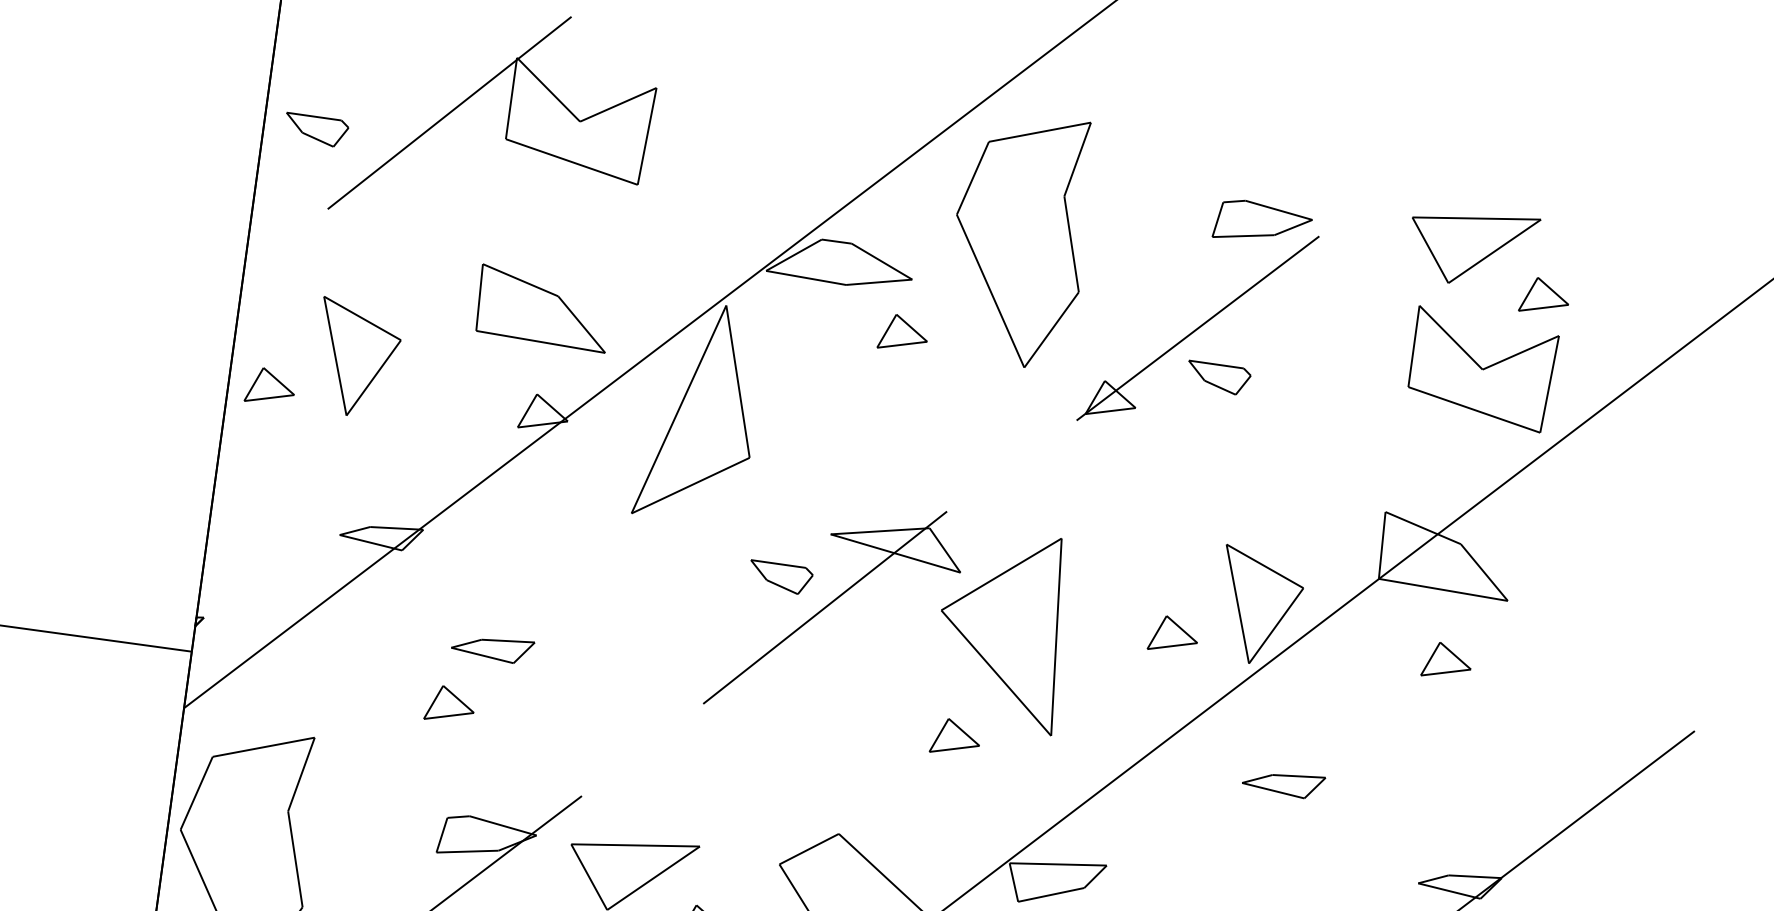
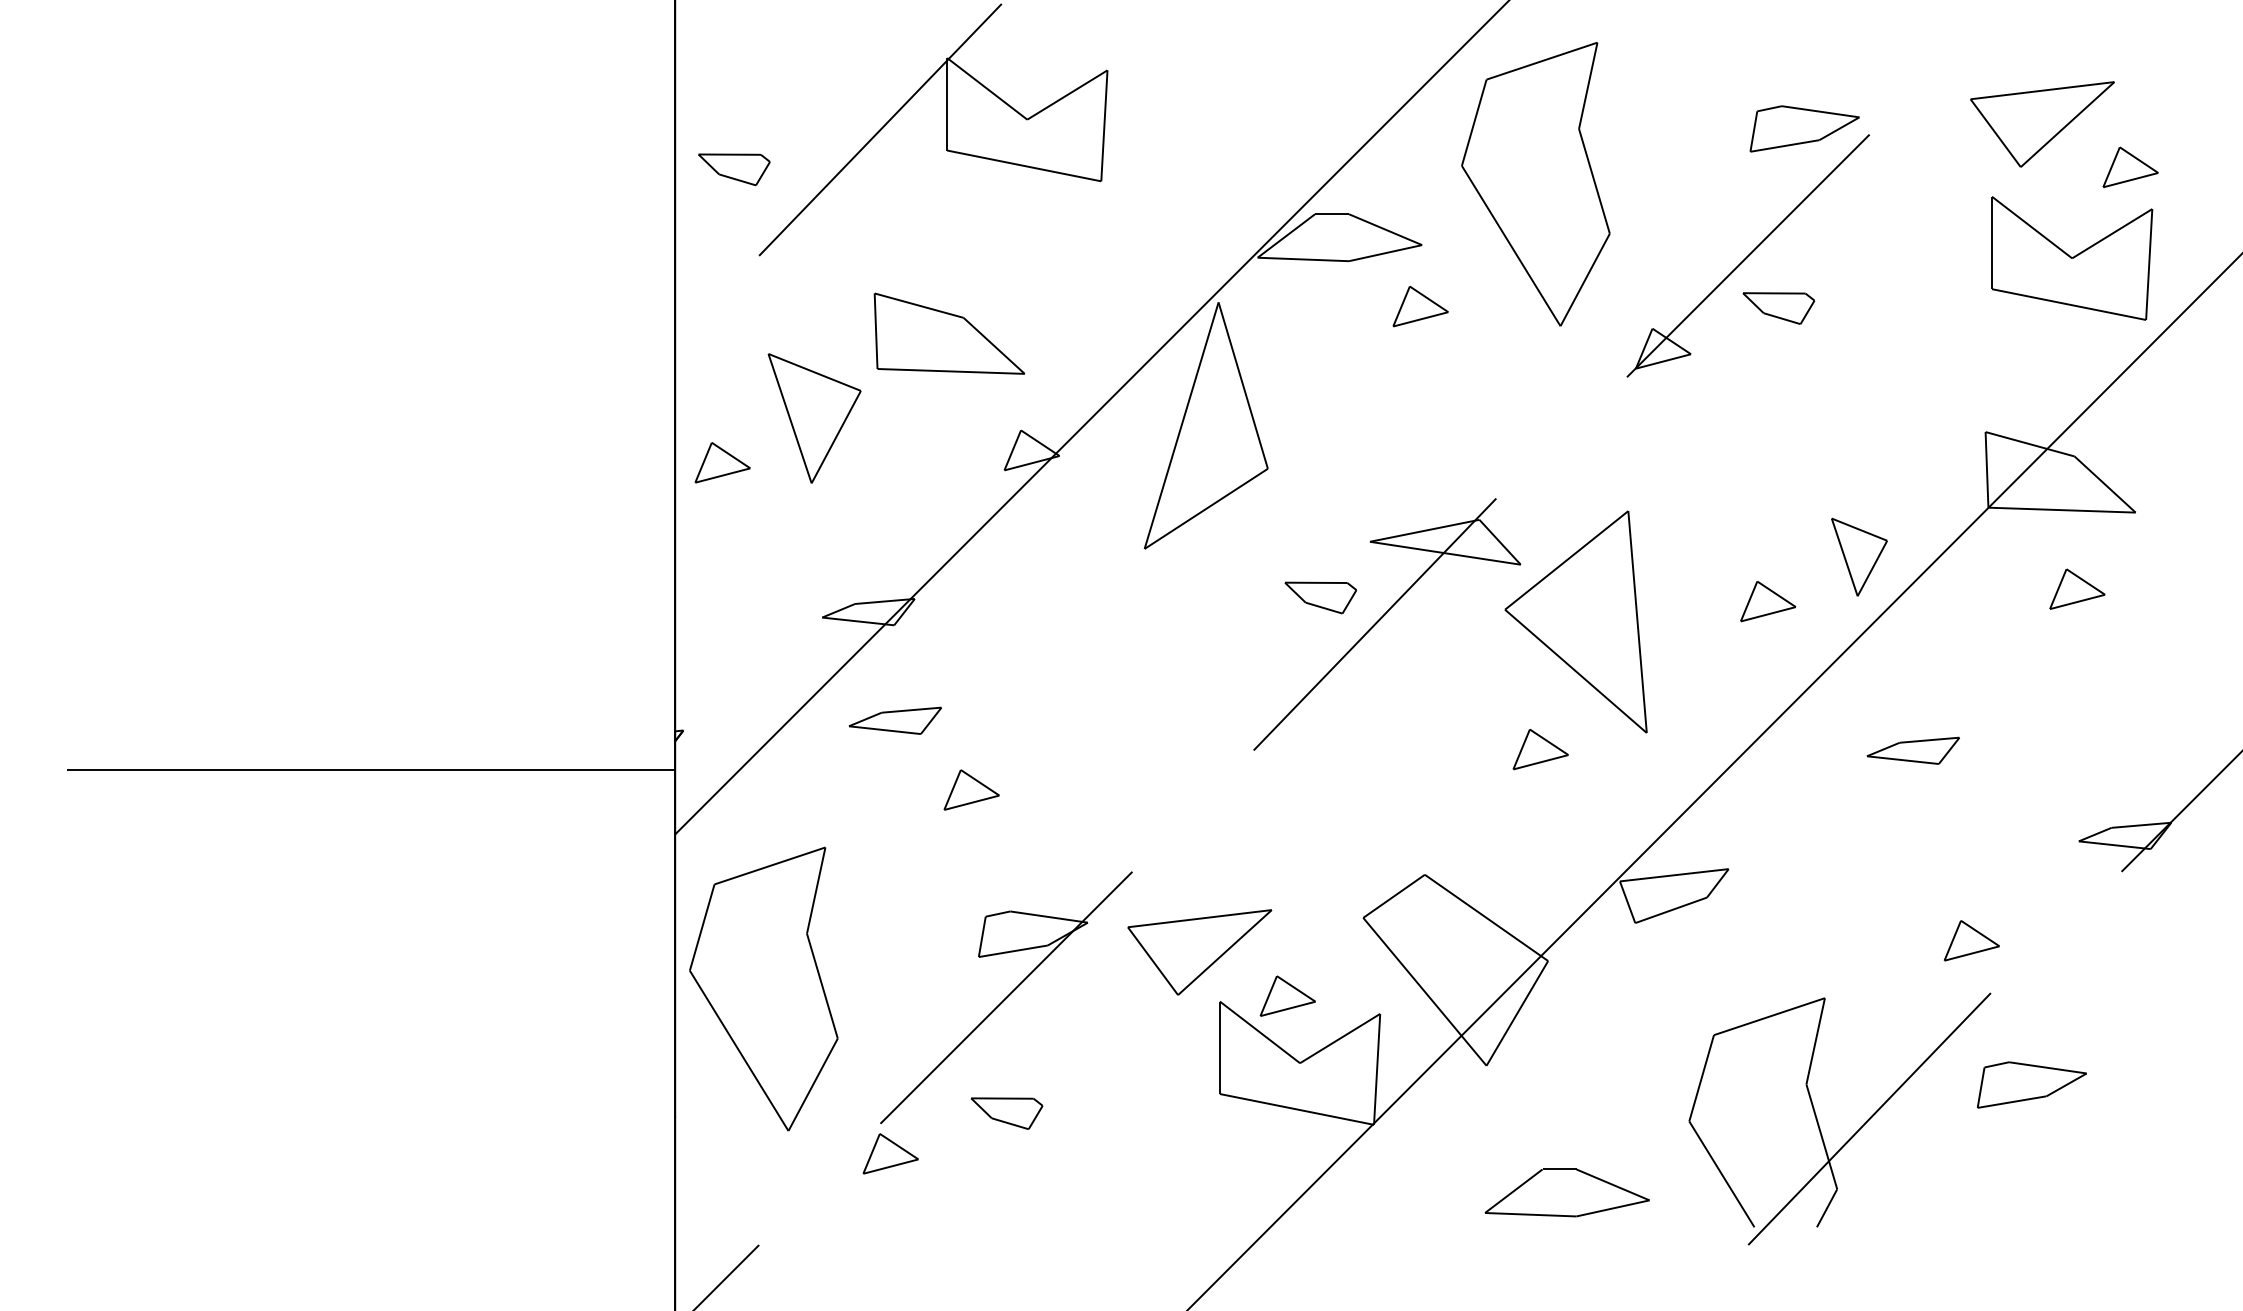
part: (543, 308) -> (949, 333), moved
part: (1259, 607) -> (1859, 557), size x0.6
part: (492, 648) -> (894, 720), moved

